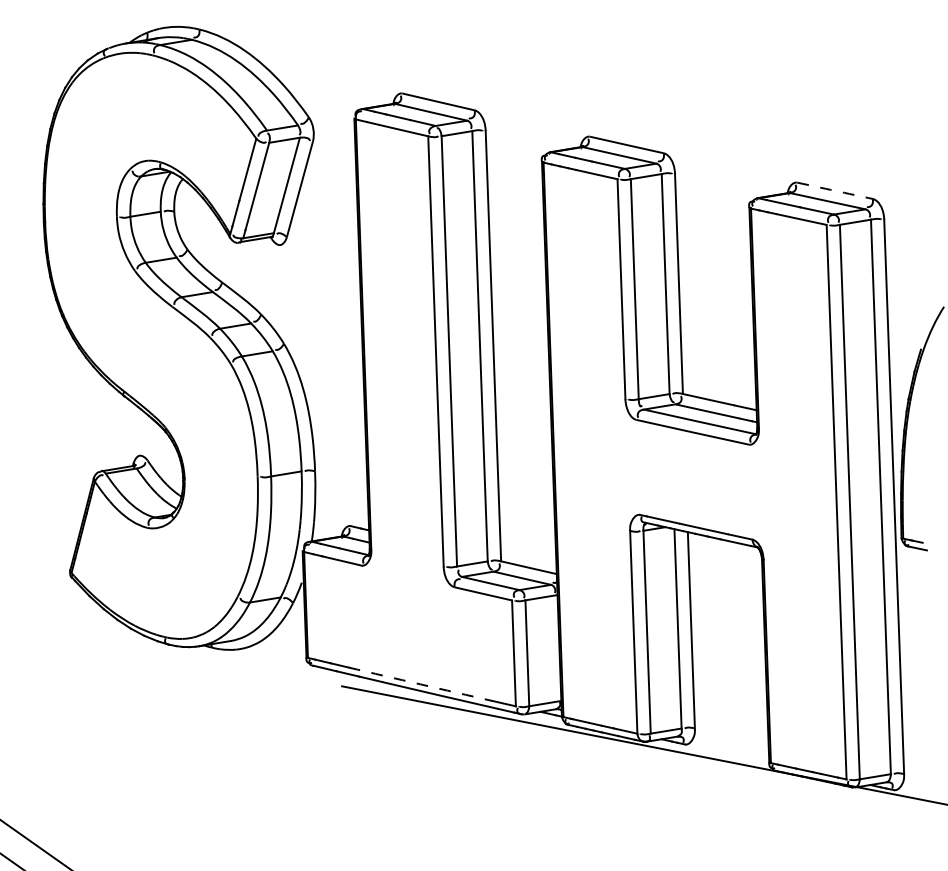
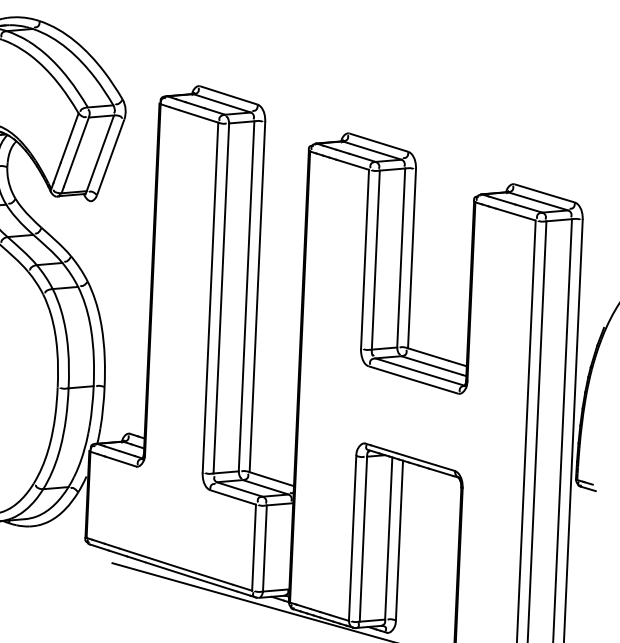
arc: (835, 190) -> (545, 193), dashed -> solid
arc: (420, 684) -> (176, 566), dashed -> solid

